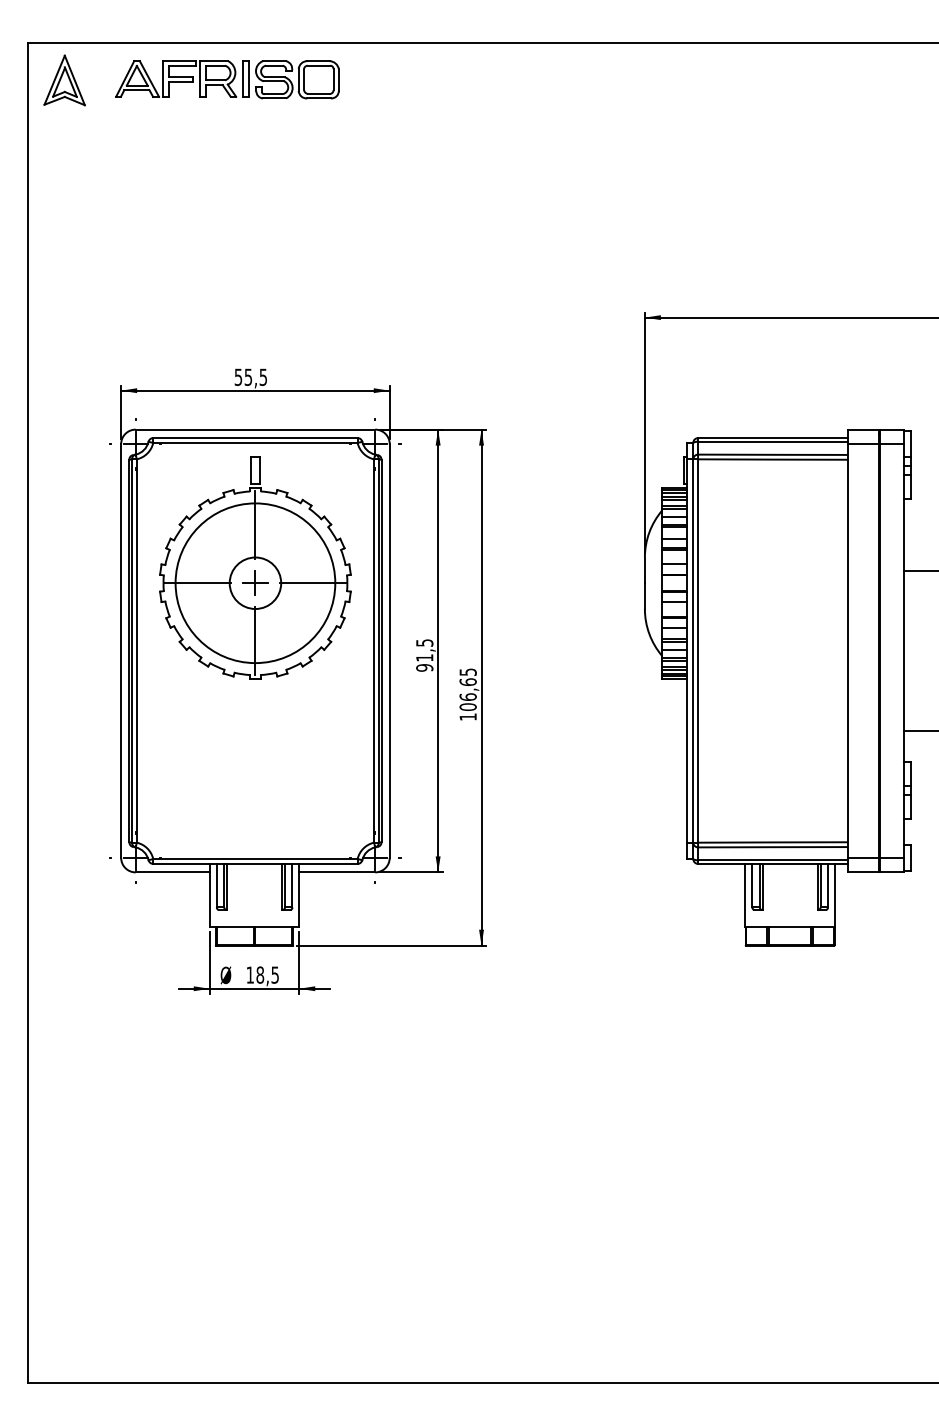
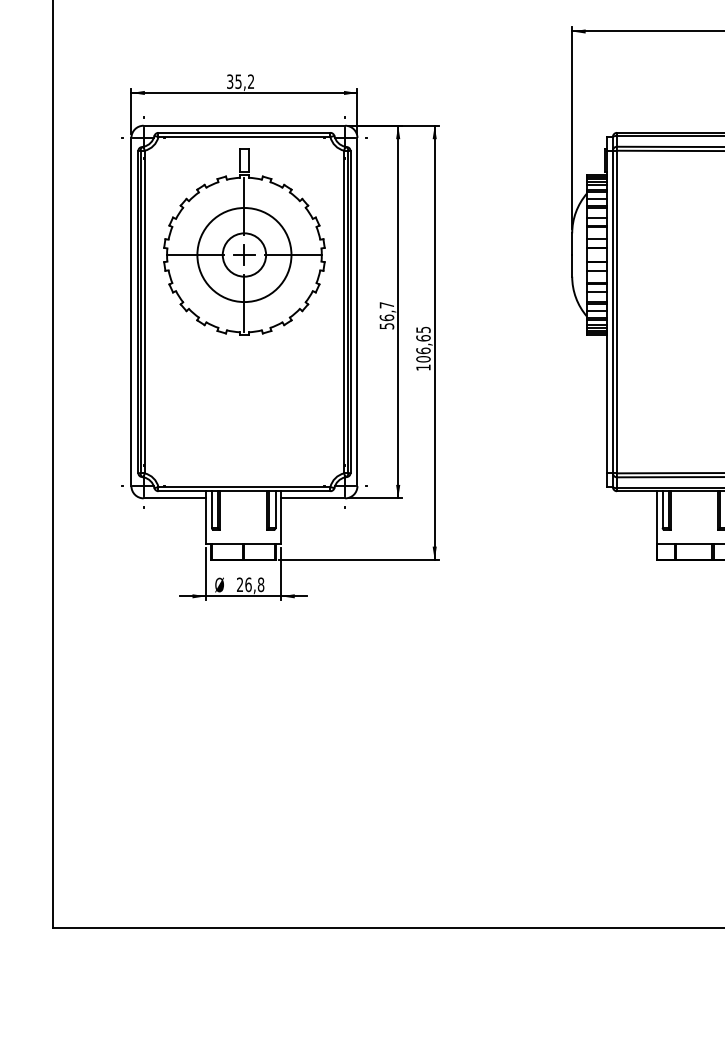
text: (250, 377) -> (240, 81), 55,5 -> 35,2
circle: (255, 583) -> (244, 255), size x0.7
text: (424, 655) -> (386, 315), 91,5 -> 56,7
text: (262, 974) -> (250, 584), 18,5 -> 26,8

